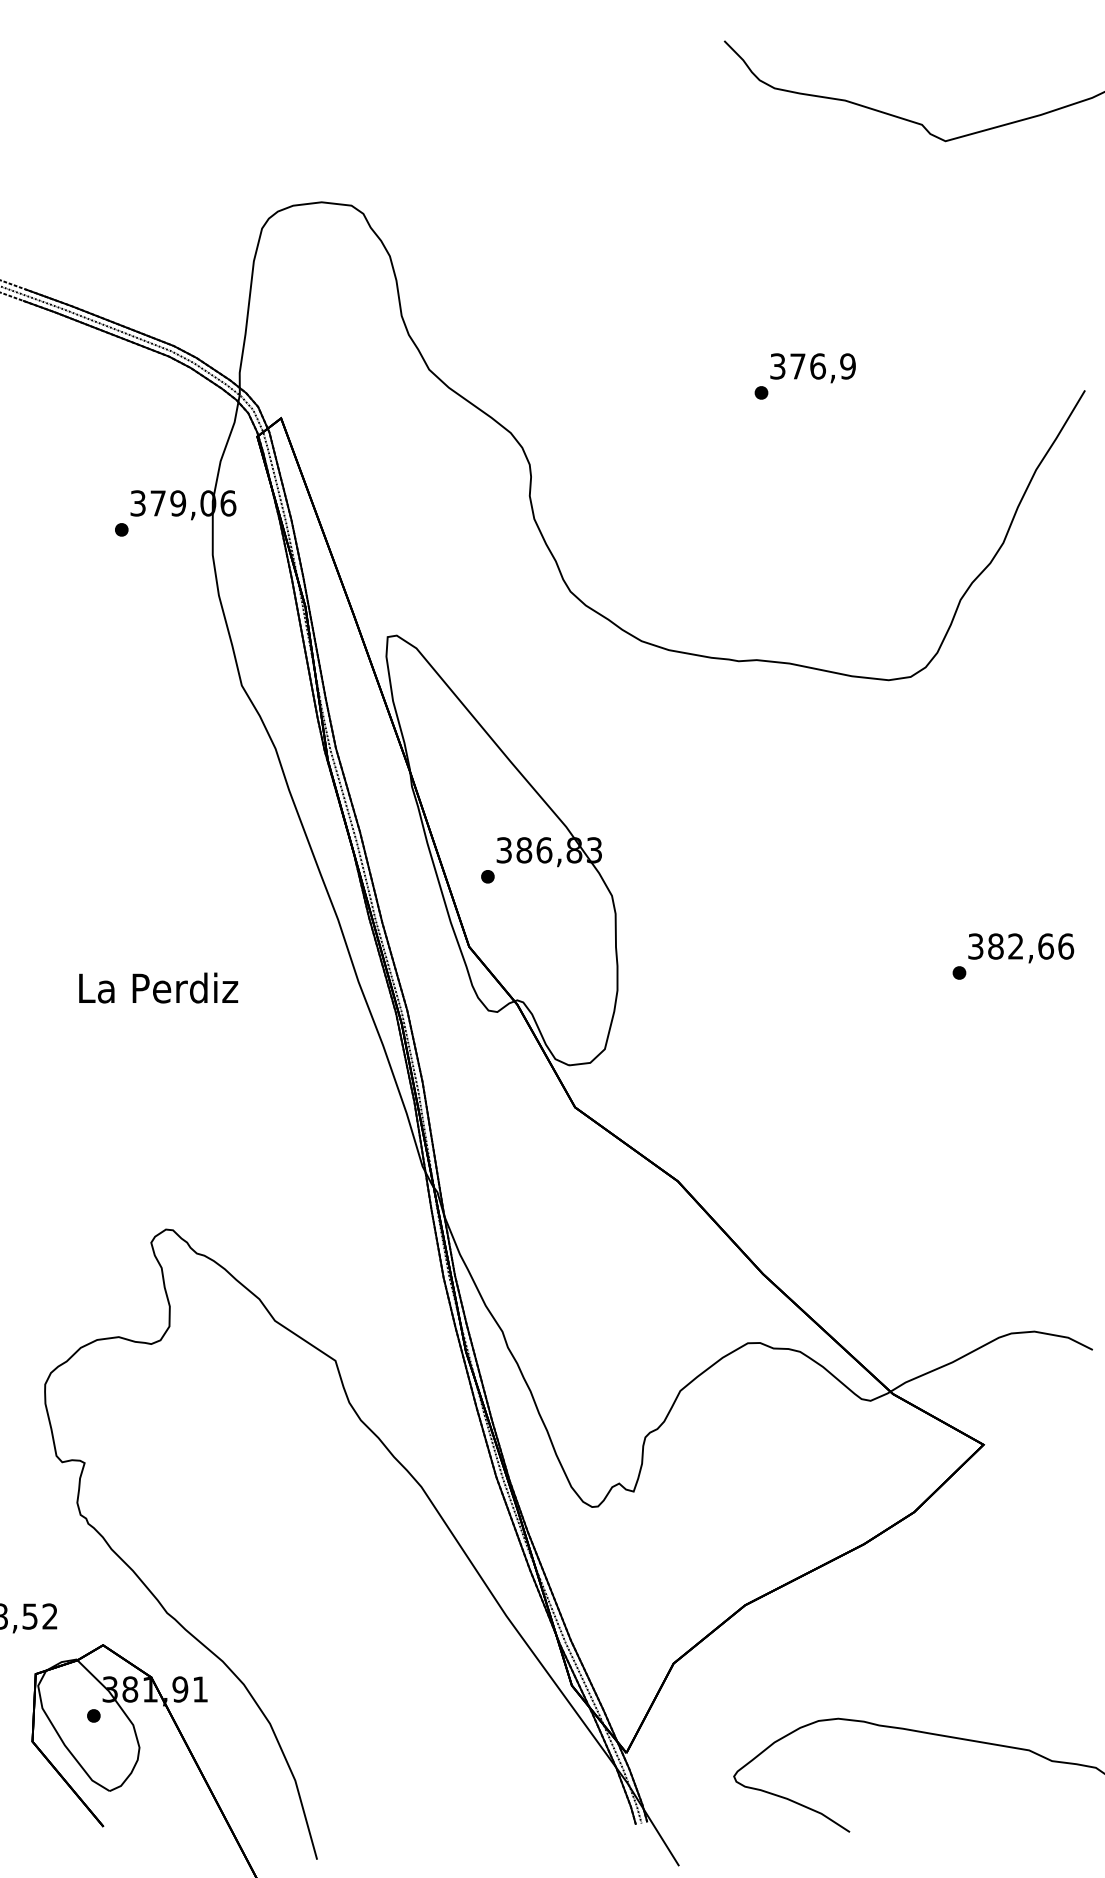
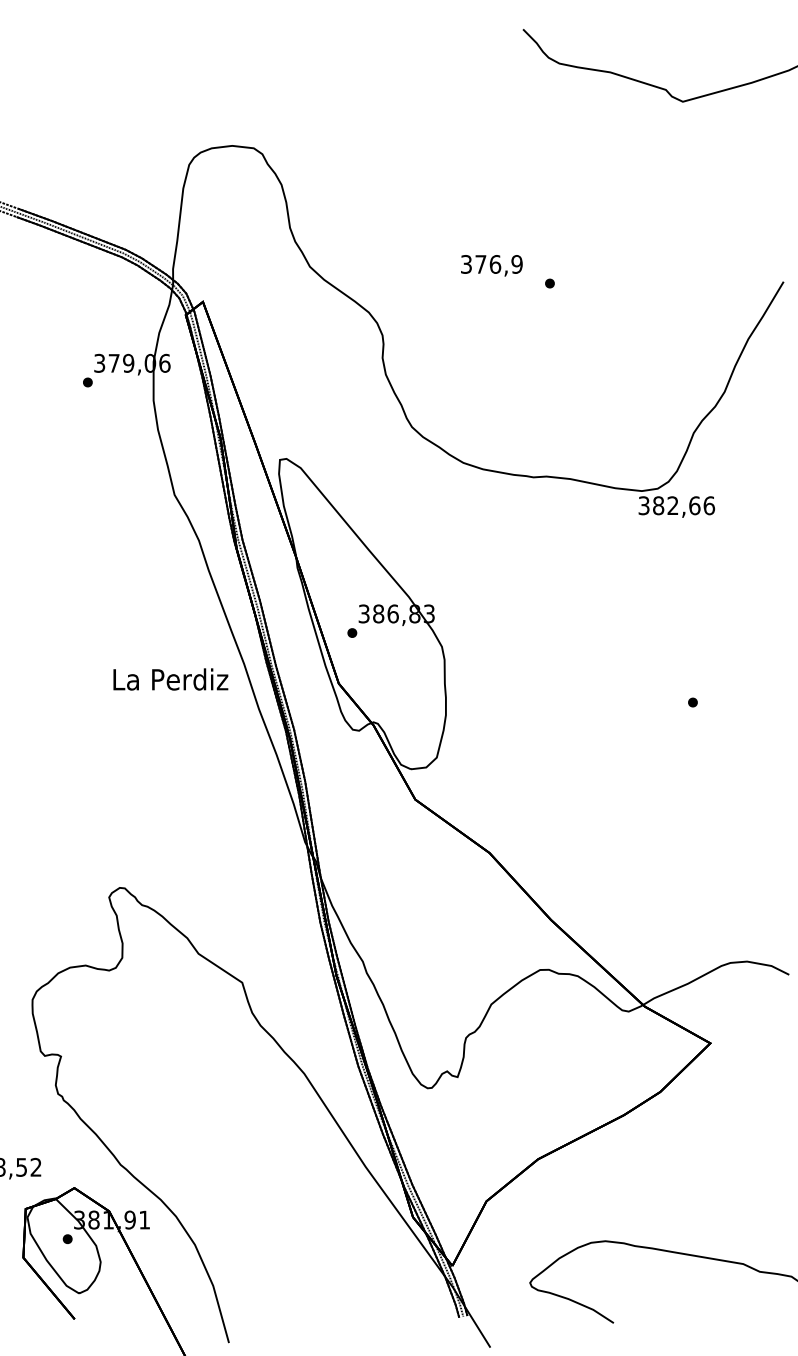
text: (812, 368) -> (491, 265), moved
text: (1021, 948) -> (677, 507), moved
text: (158, 987) -> (170, 679), moved

